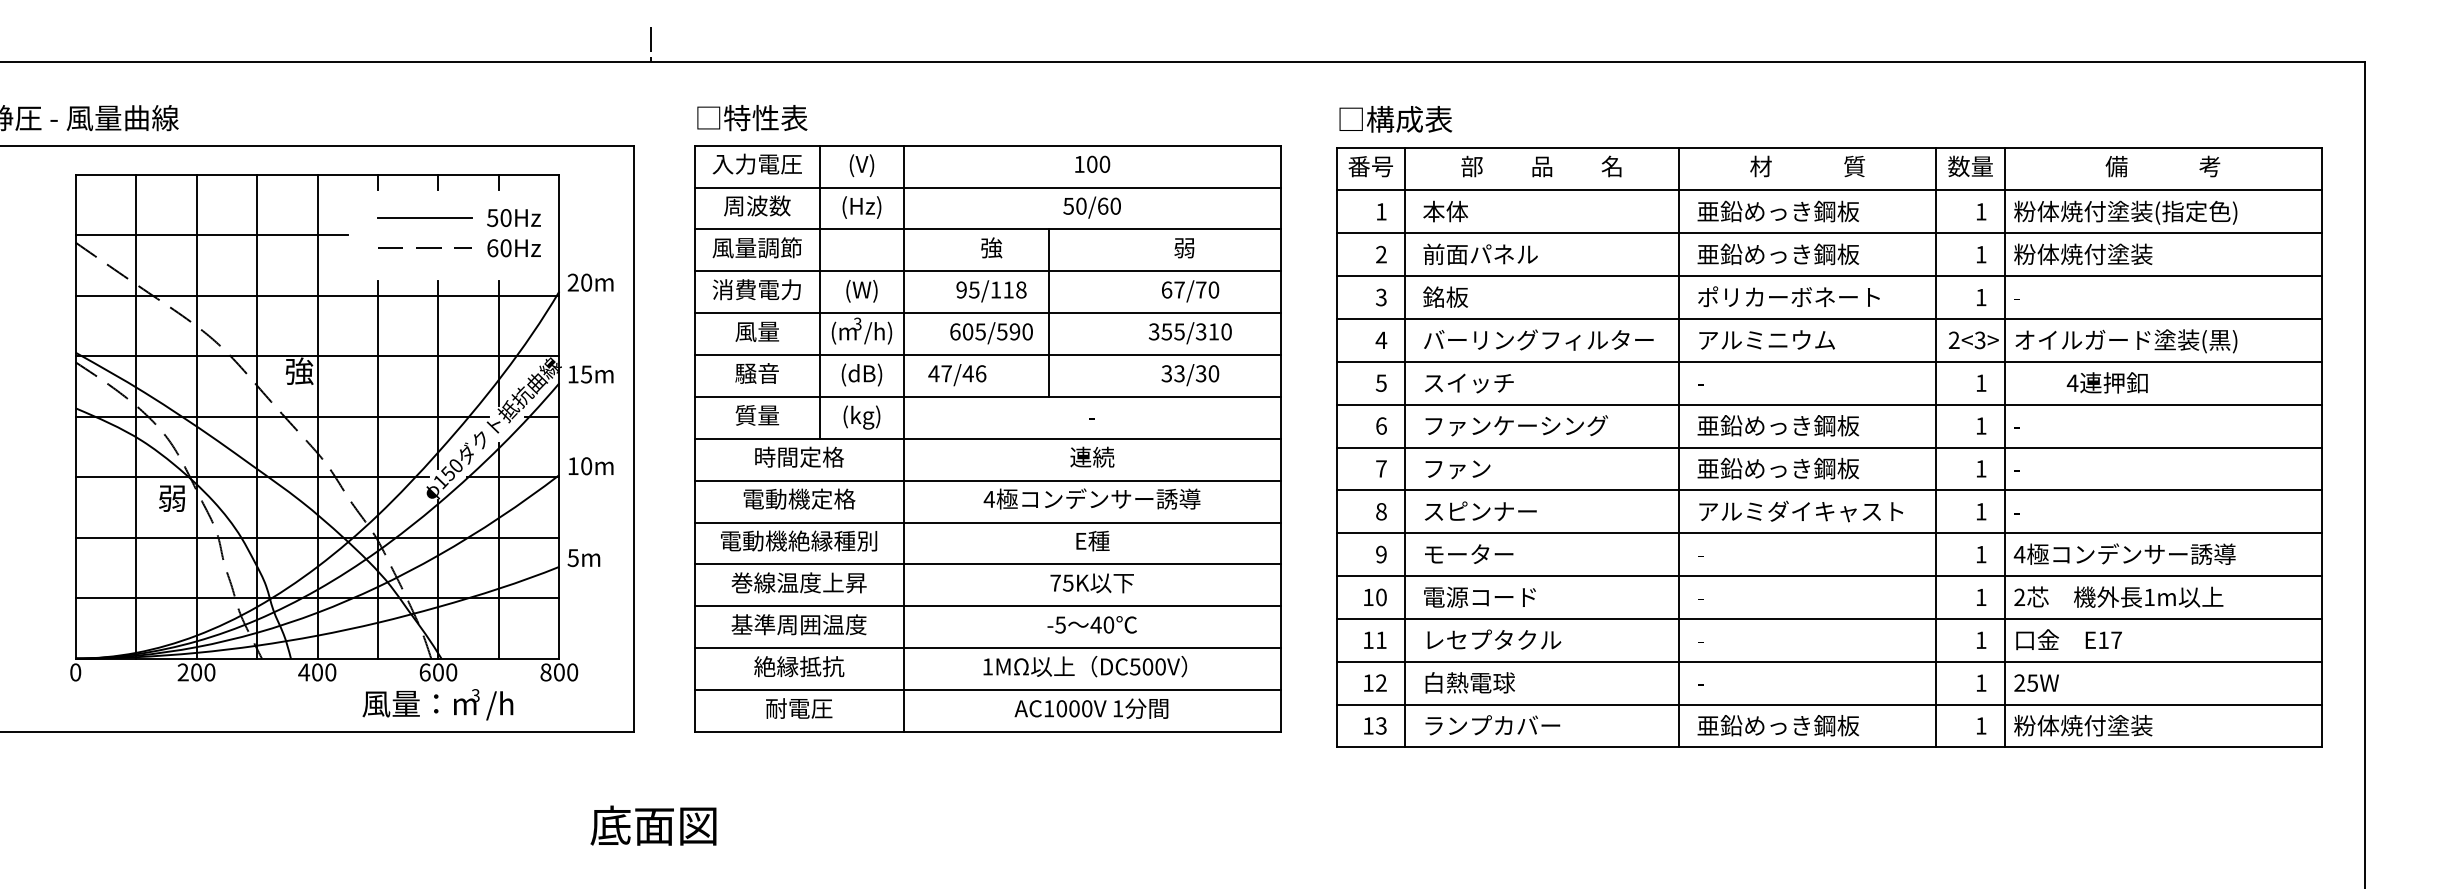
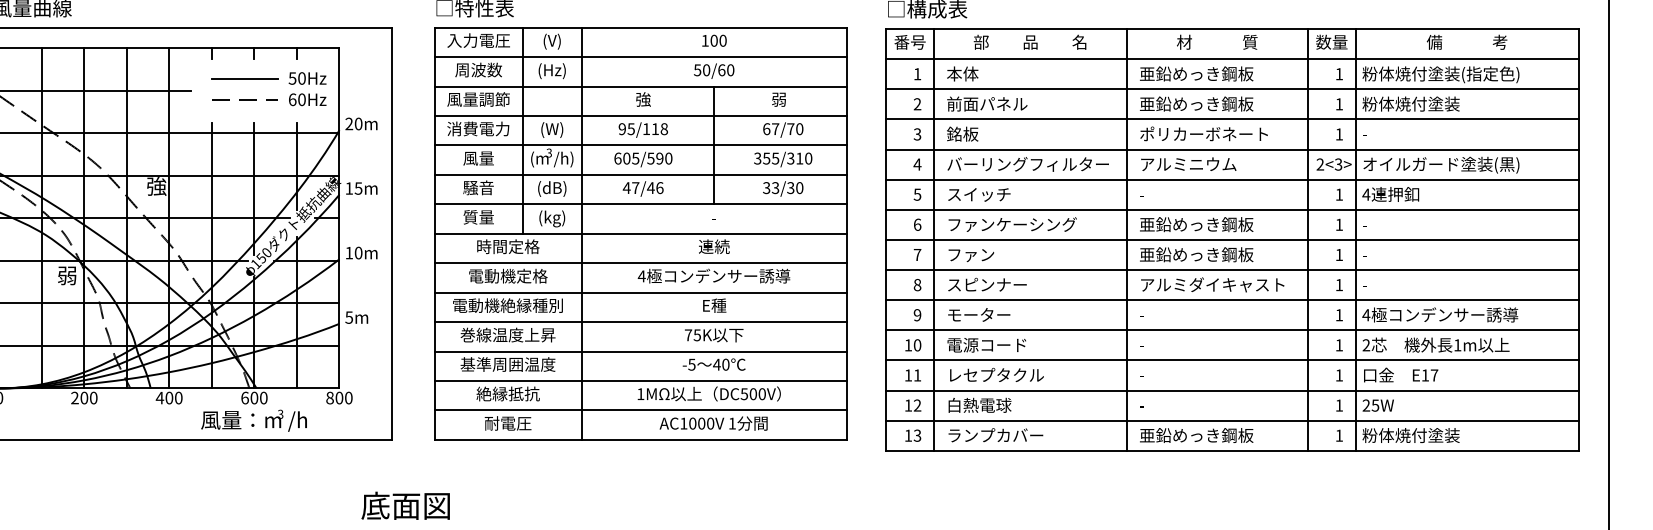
line: (1049, 312) -> (714, 144), moved
text: (957, 375) -> (643, 189), moved
text: (2106, 382) -> (1390, 194), moved

